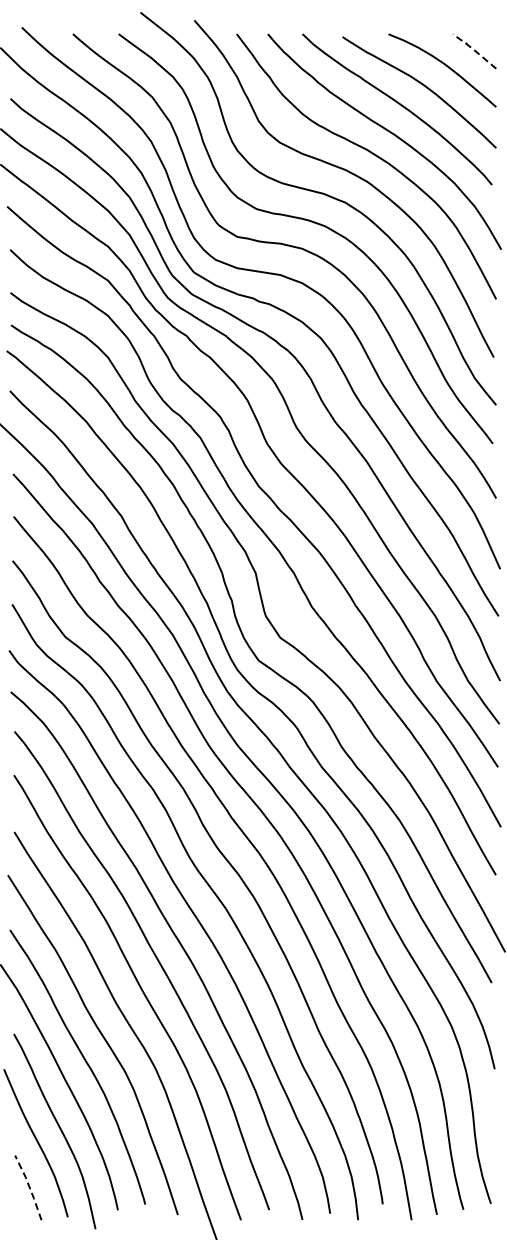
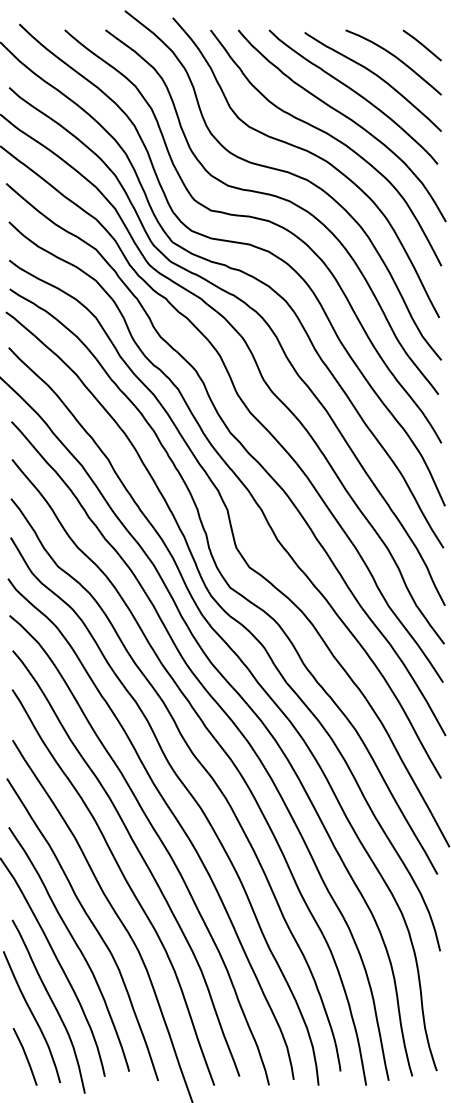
line: (474, 50) -> (422, 44), dashed -> solid
line: (29, 1186) -> (26, 1055), dashed -> solid

